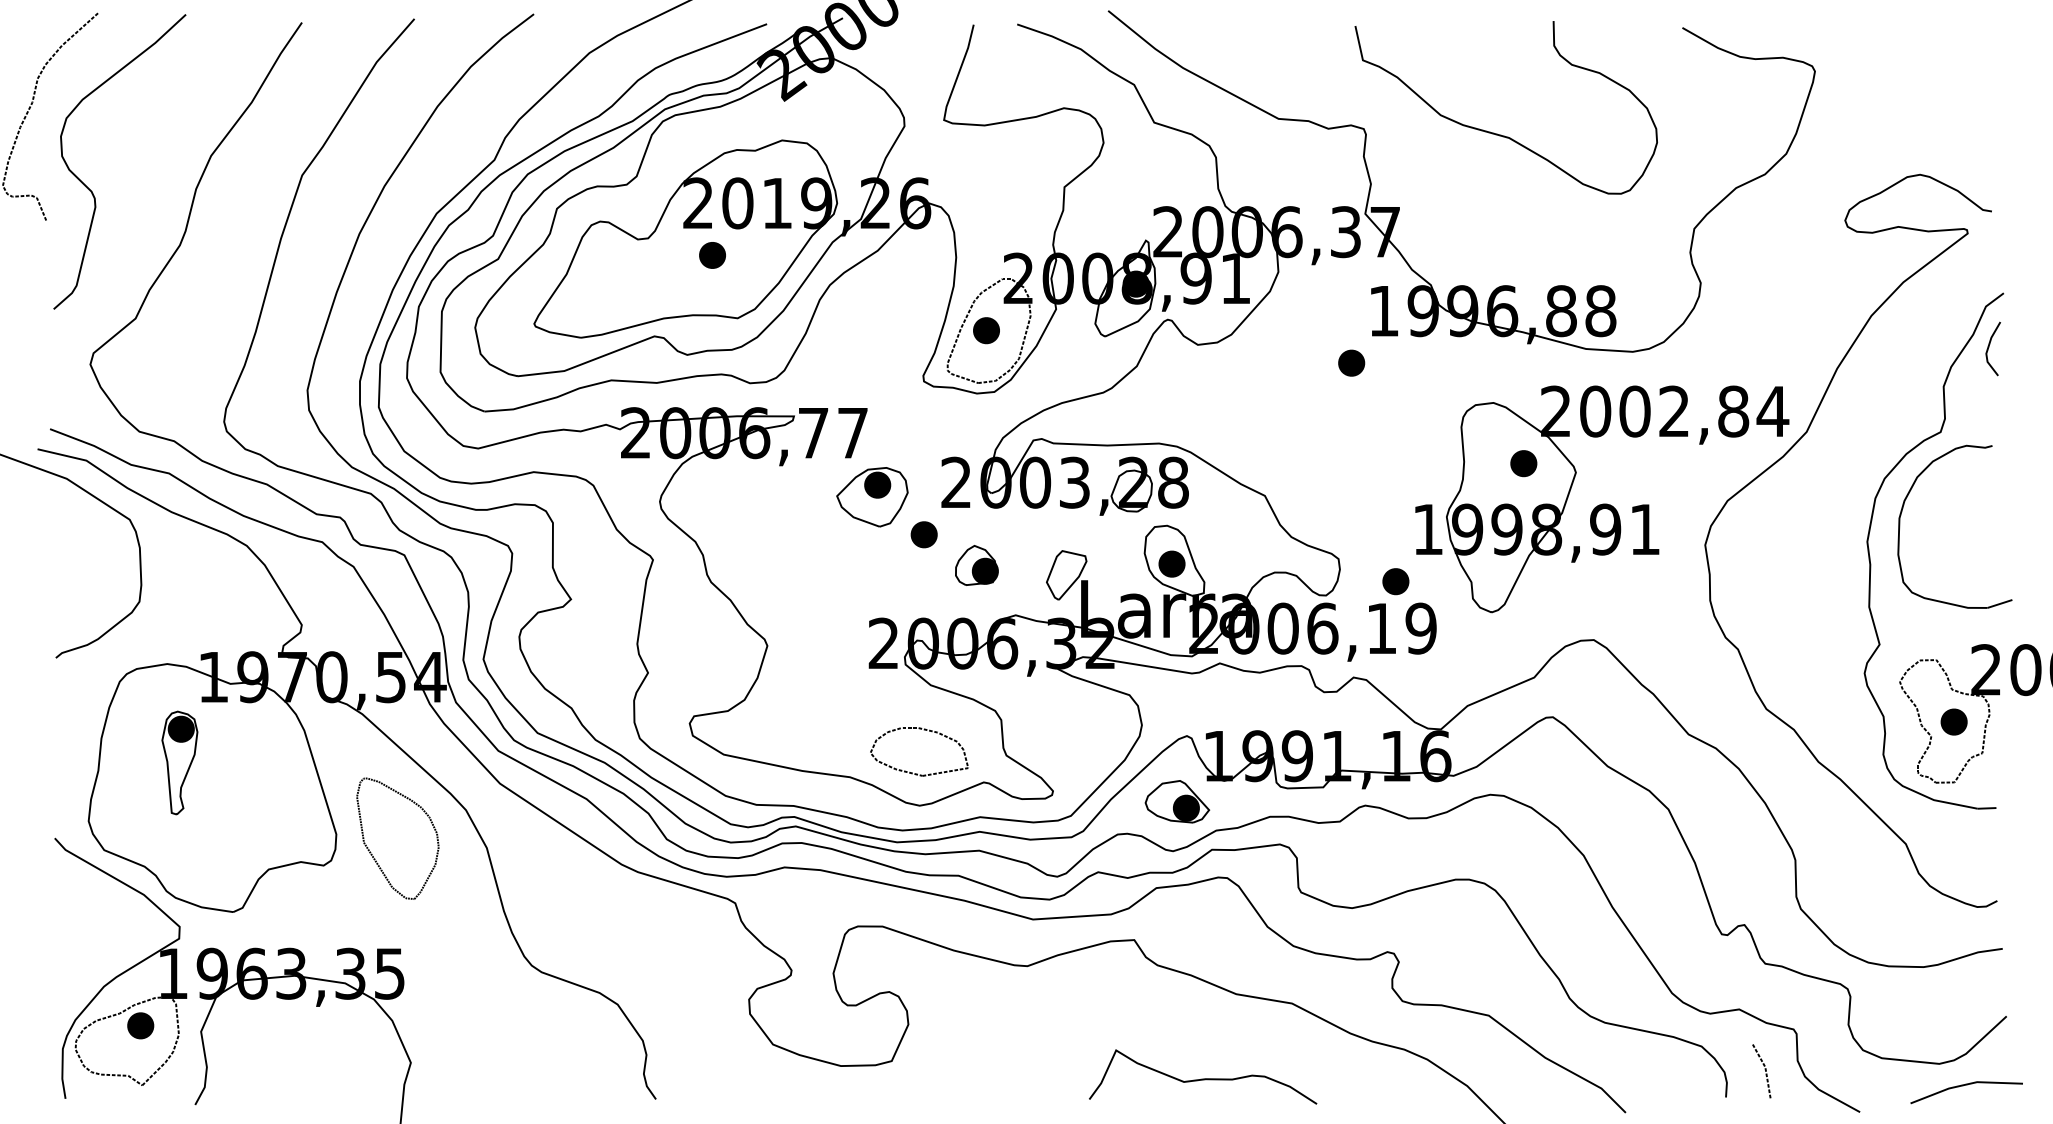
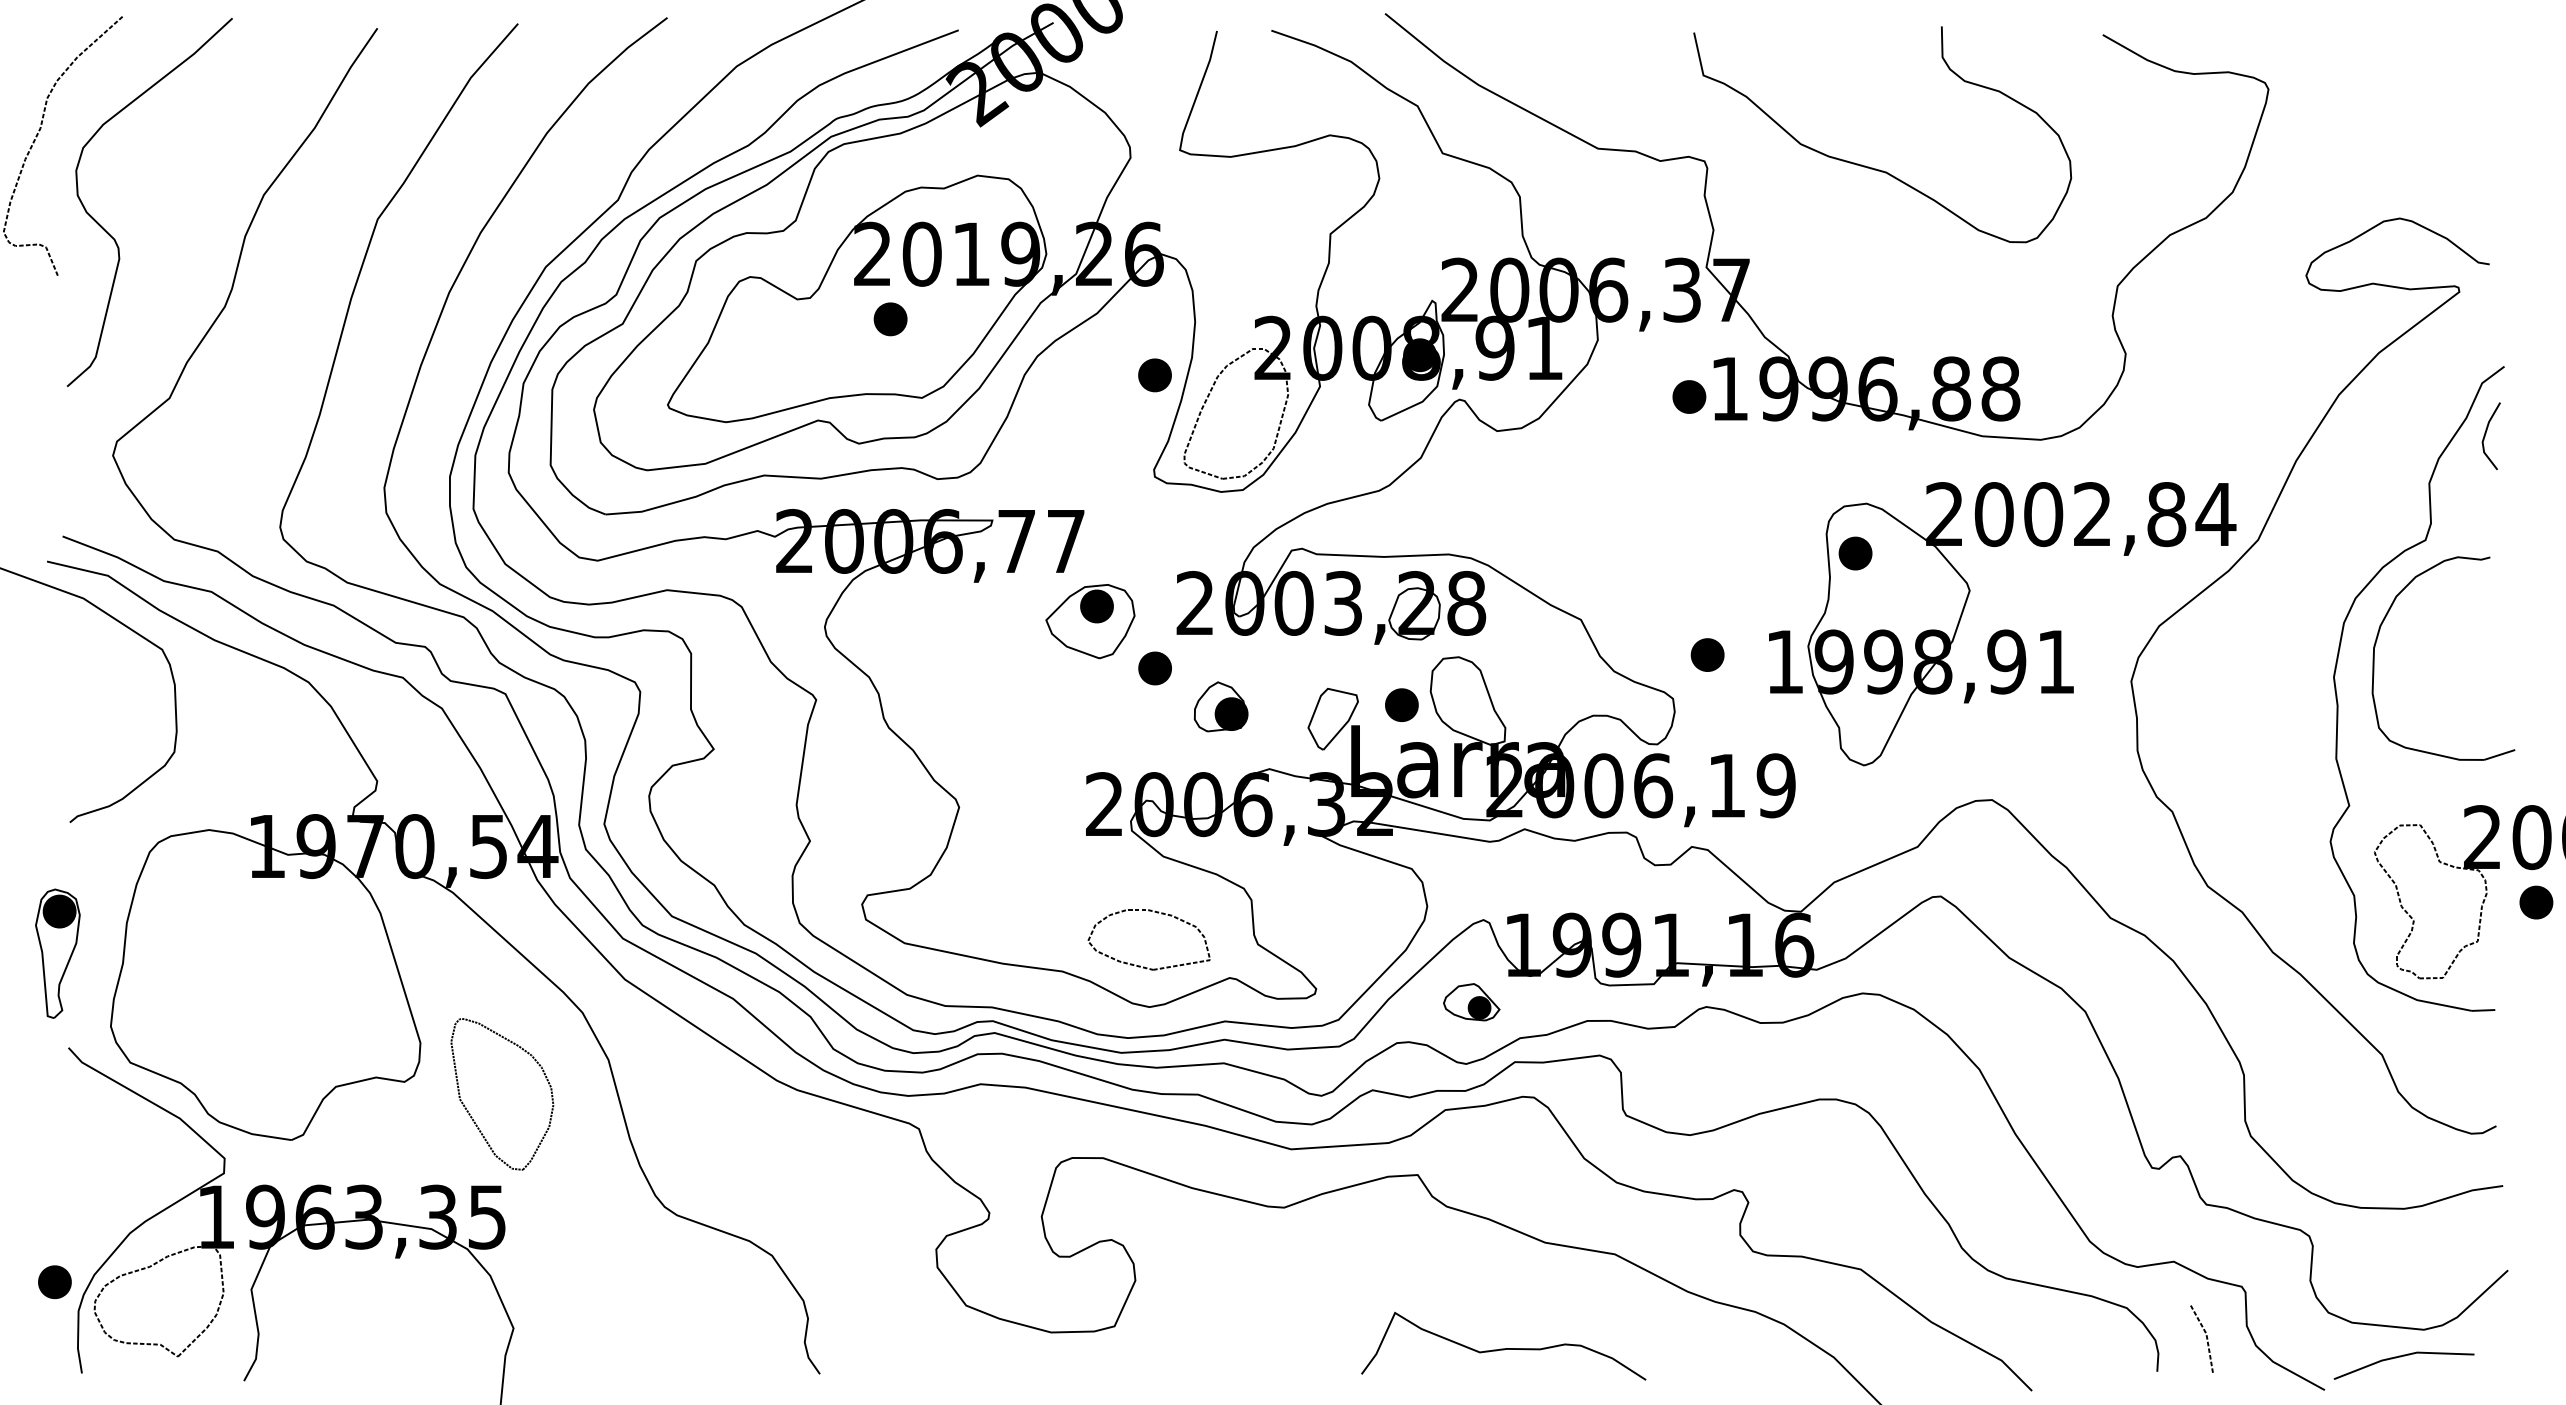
part: (986, 330) -> (1154, 375), moved
part: (1351, 362) -> (1689, 396), moved
part: (1523, 463) -> (1855, 553), moved
part: (1171, 563) -> (1401, 704), moved
part: (1395, 581) -> (1707, 654), moved
part: (1954, 722) -> (2536, 902), moved
part: (179, 762) -> (57, 953), moved
part: (1177, 802) -> (1471, 1002), size x0.7
part: (372, 854) -> (470, 1113), moved
part: (140, 1026) -> (54, 1282), moved
line: (1964, 1086) -> (2401, 1357), moved

